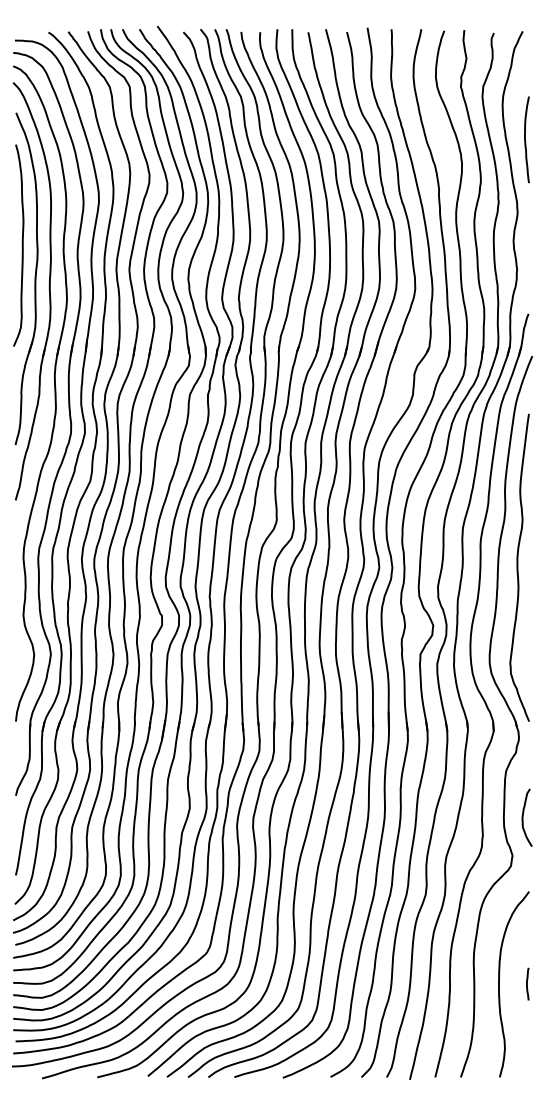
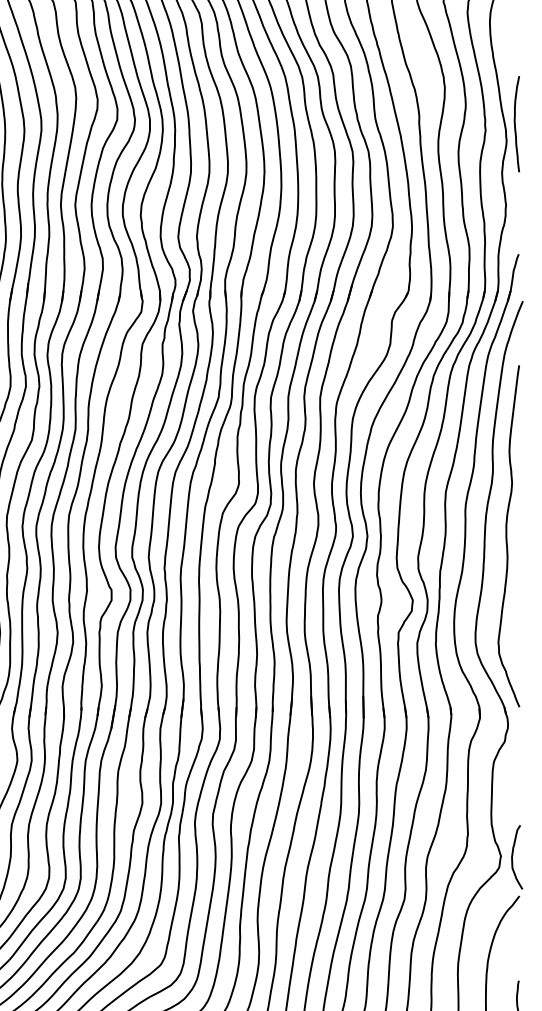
curve: (525, 139) -> (515, 123), moved
curve: (523, 817) -> (513, 857), moved

